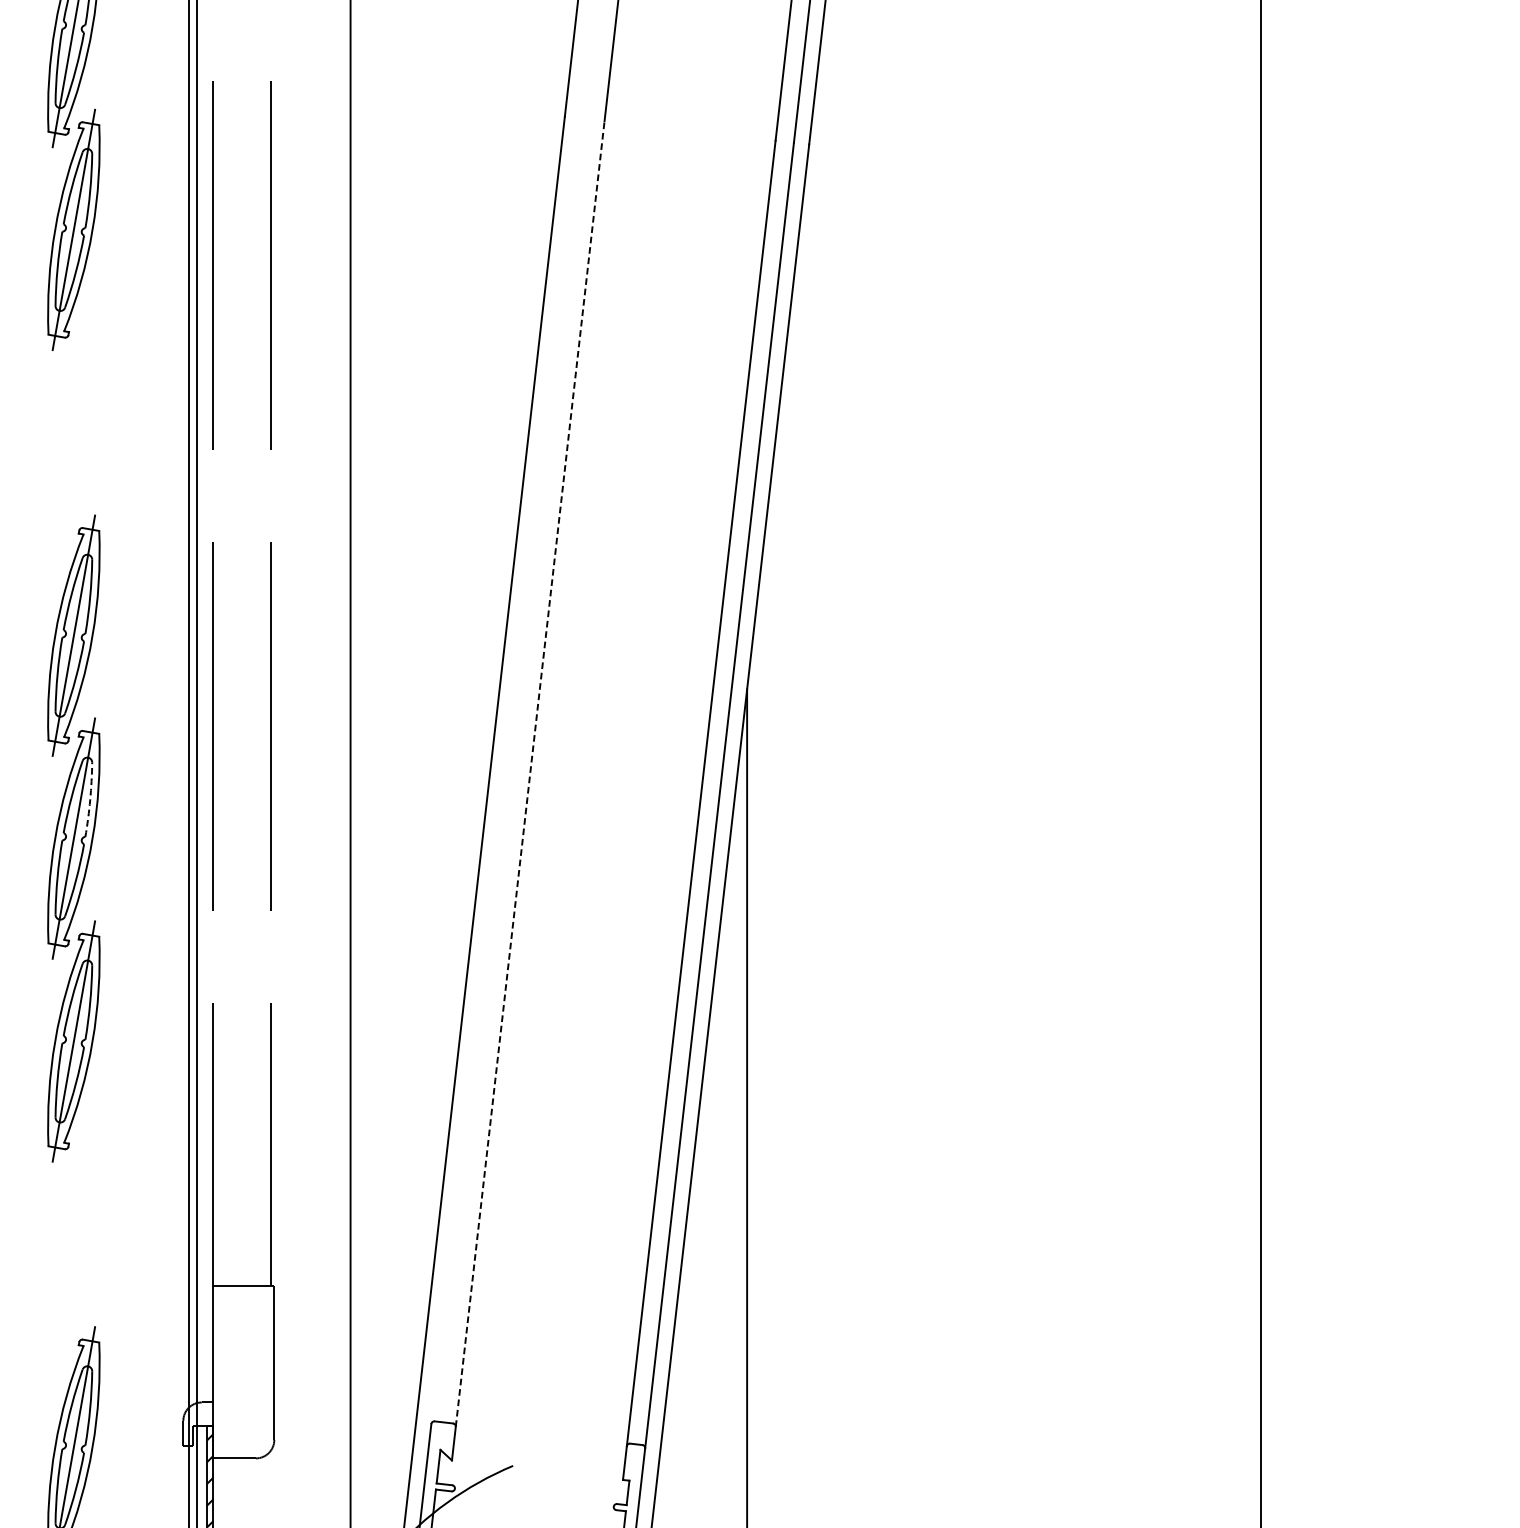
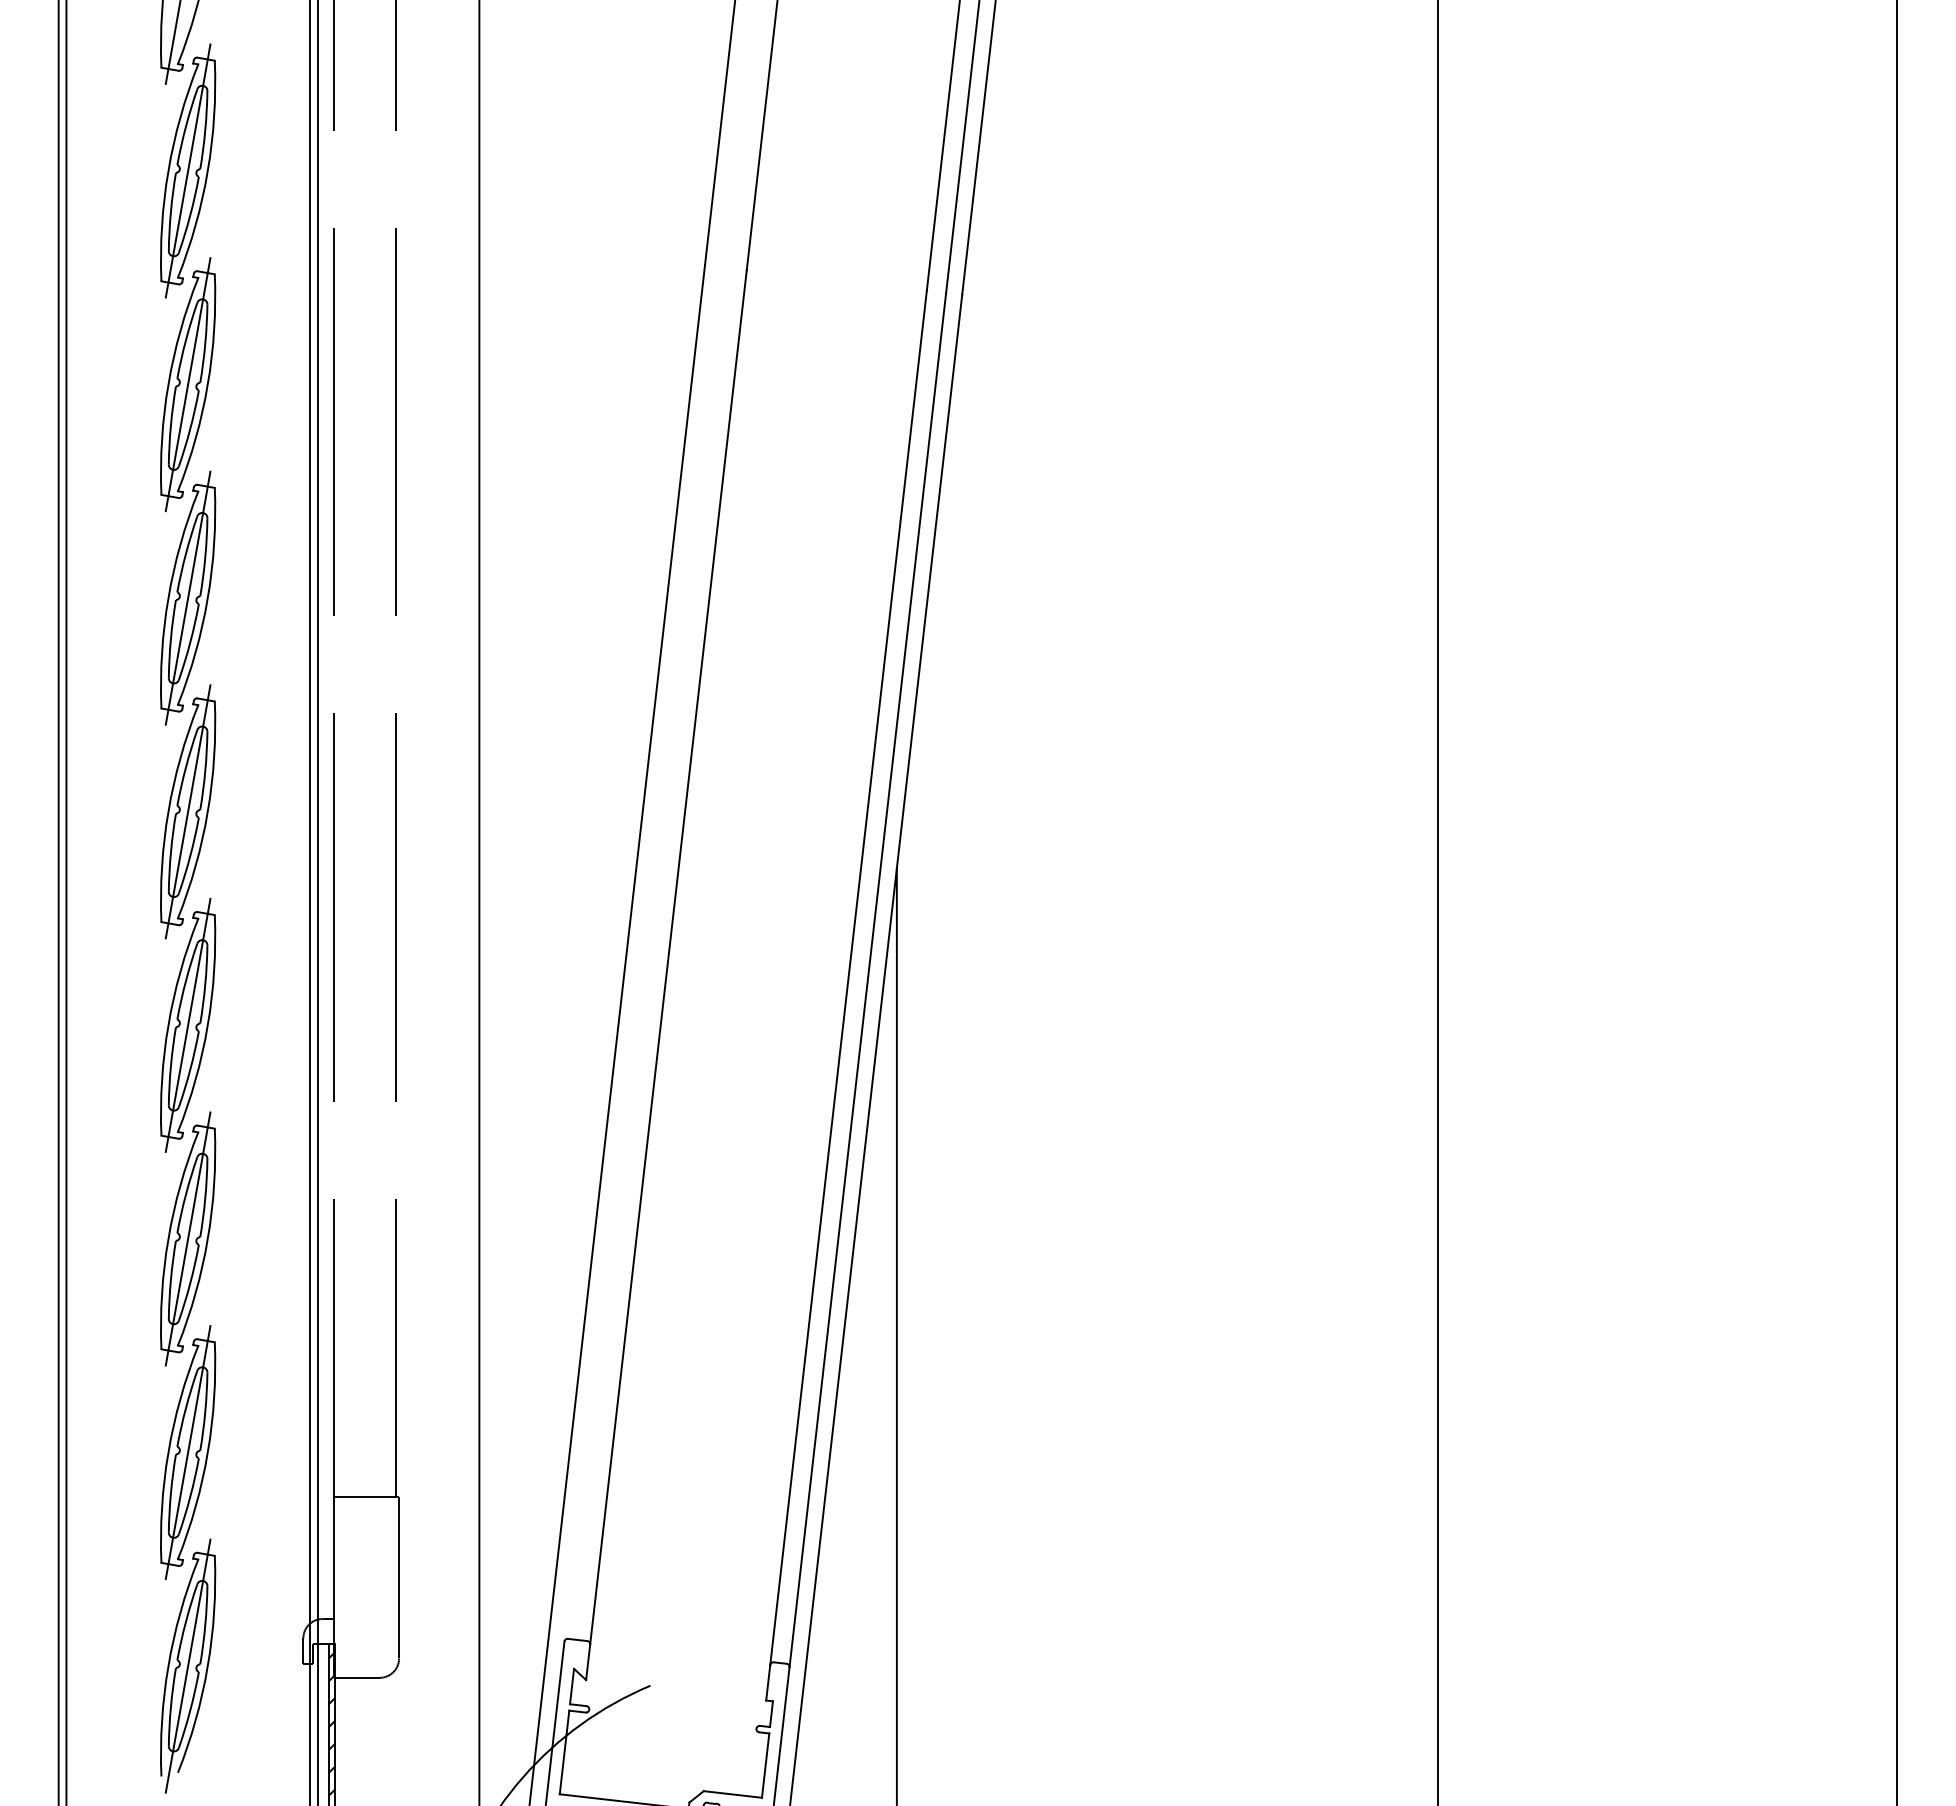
part: (74, 432) -> (188, 597), added
line: (530, 774) -> (668, 957), dashed -> solid
arc: (90, 799) -> (205, 984), dashed -> solid
part: (74, 1244) -> (188, 1452), added

